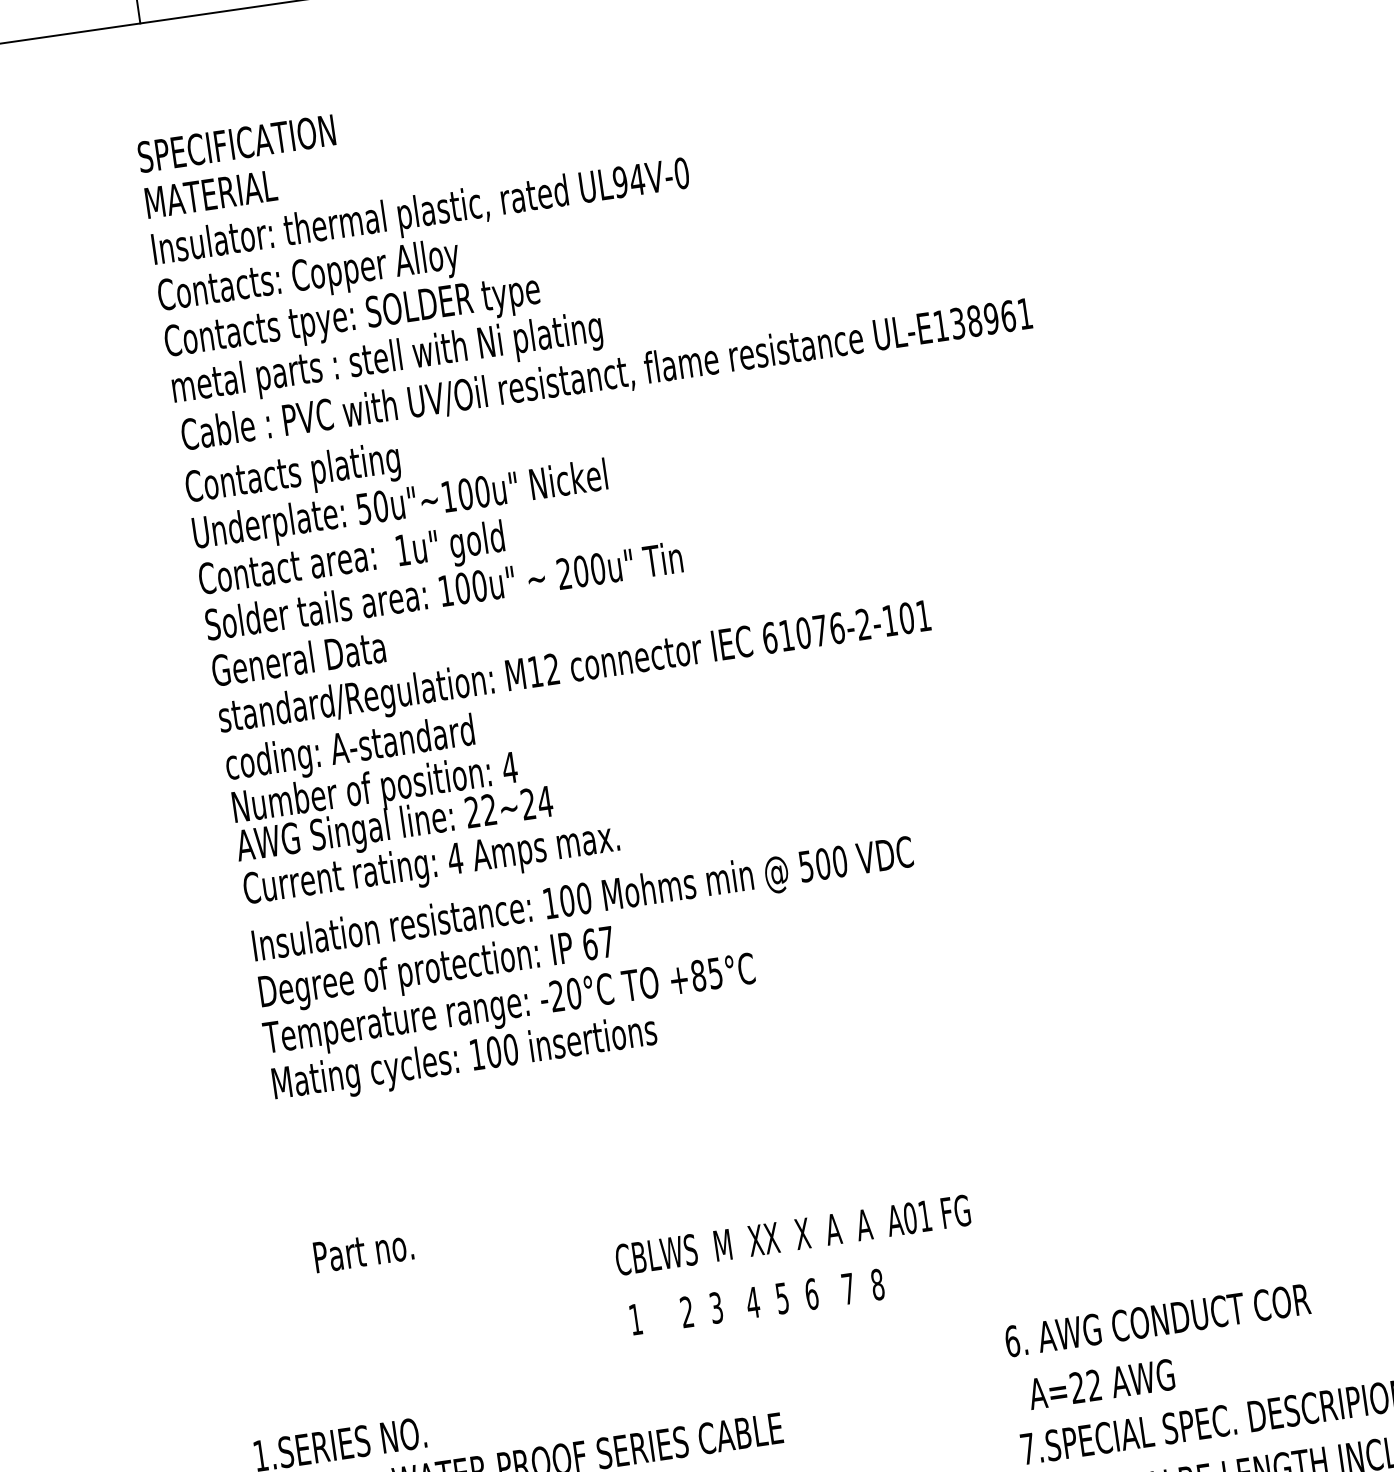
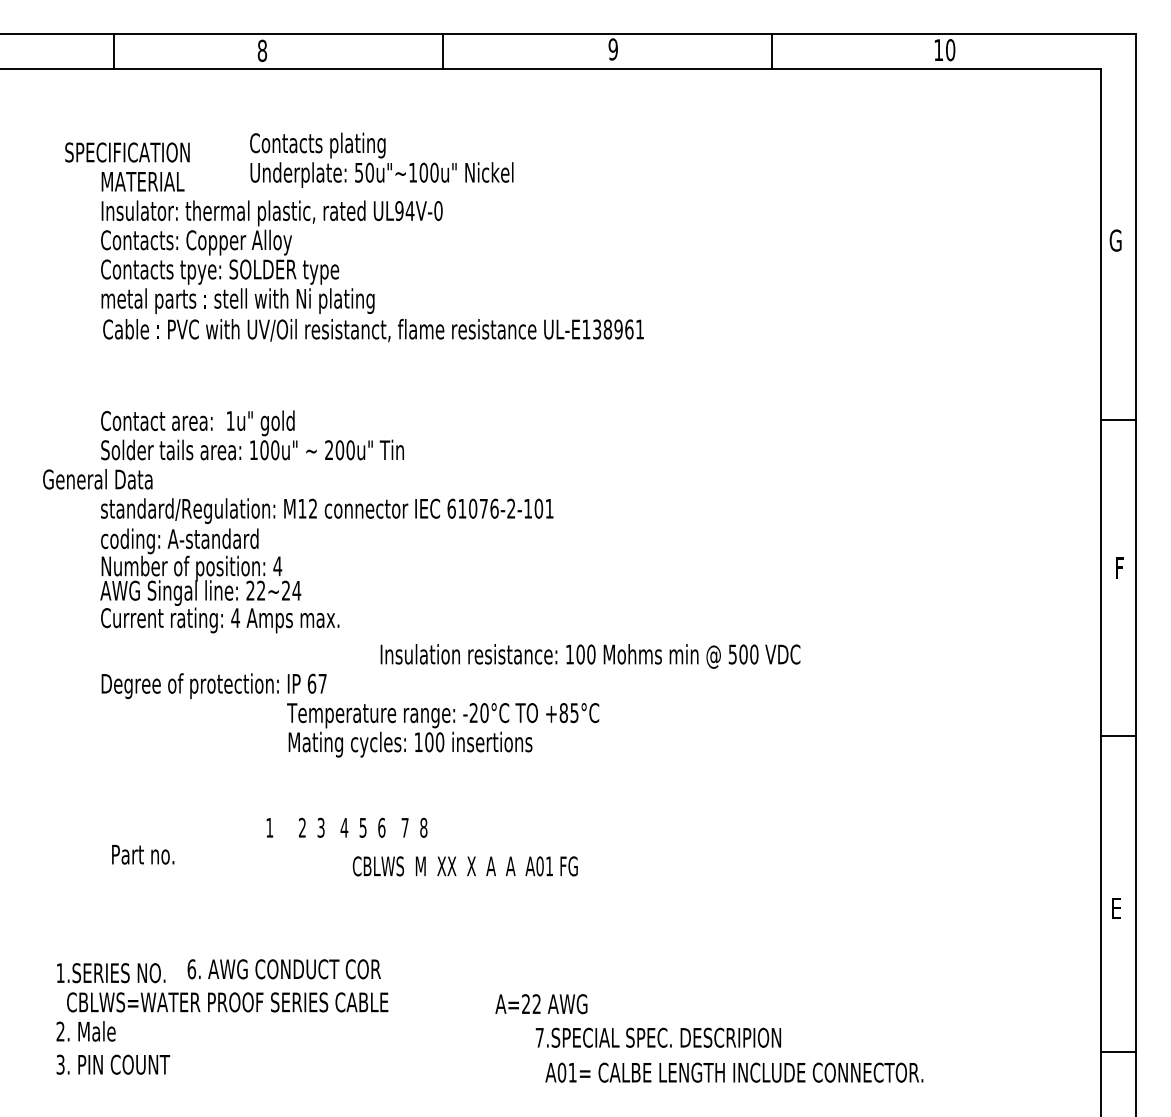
text: (236, 143) -> (127, 152), moved
text: (396, 483) -> (381, 159), moved
text: (298, 659) -> (97, 479), moved
text: (583, 901) -> (590, 656), moved
text: (513, 1030) -> (443, 730), moved
text: (791, 1235) -> (464, 866), moved
text: (756, 1301) -> (346, 827), moved
text: (1156, 1320) -> (283, 969), moved
text: (1101, 1384) -> (541, 1004), moved

